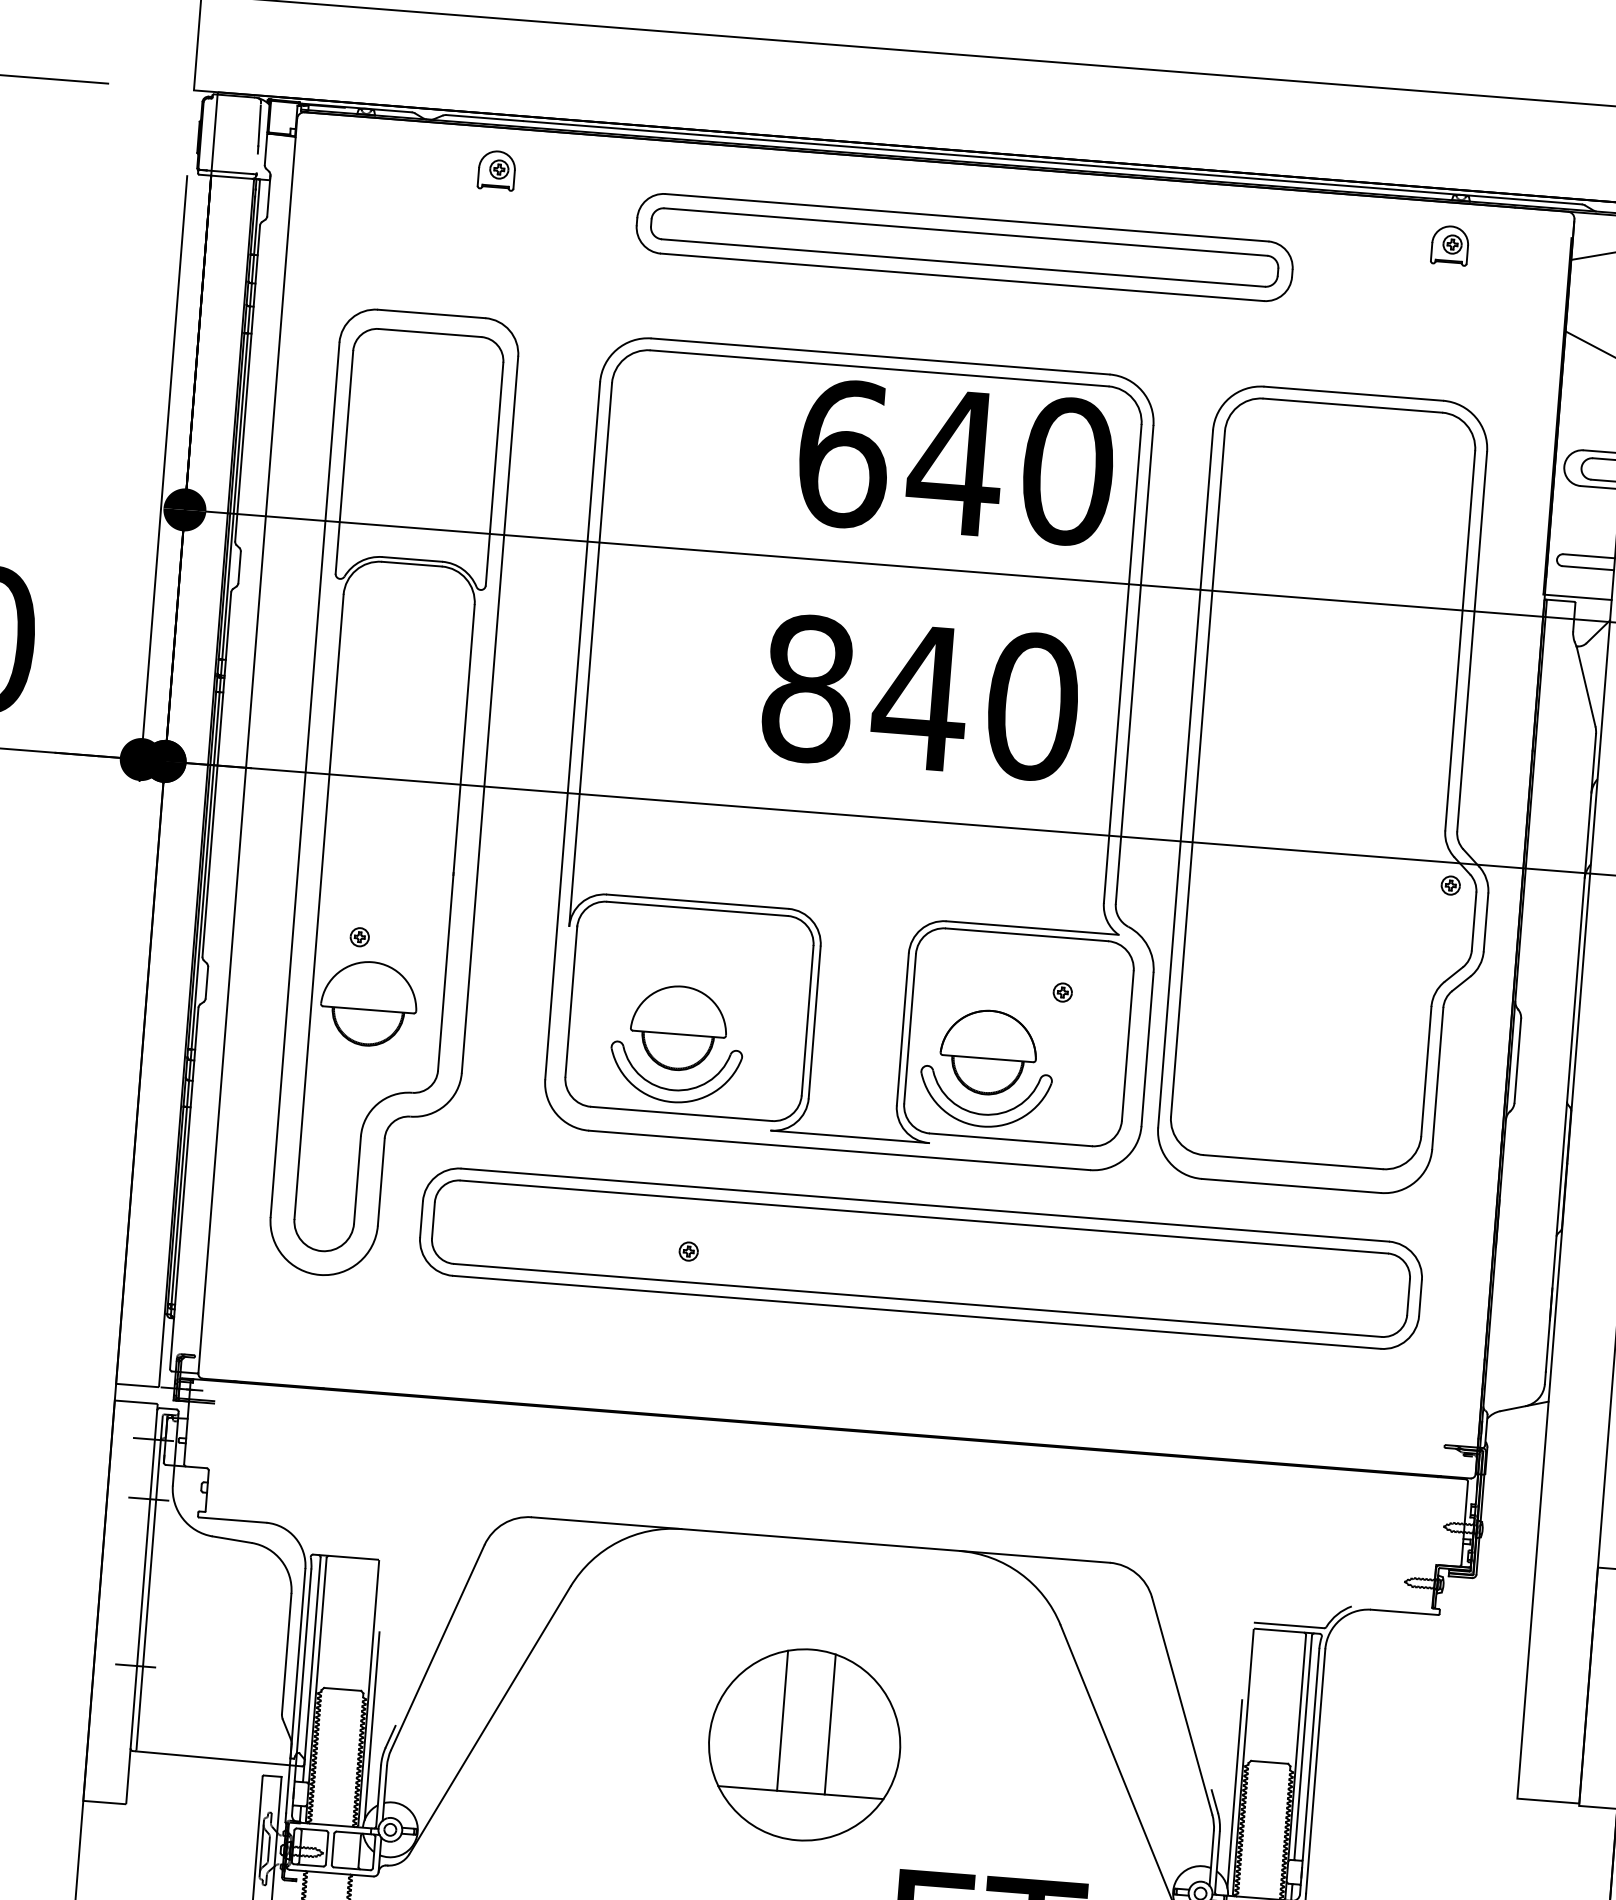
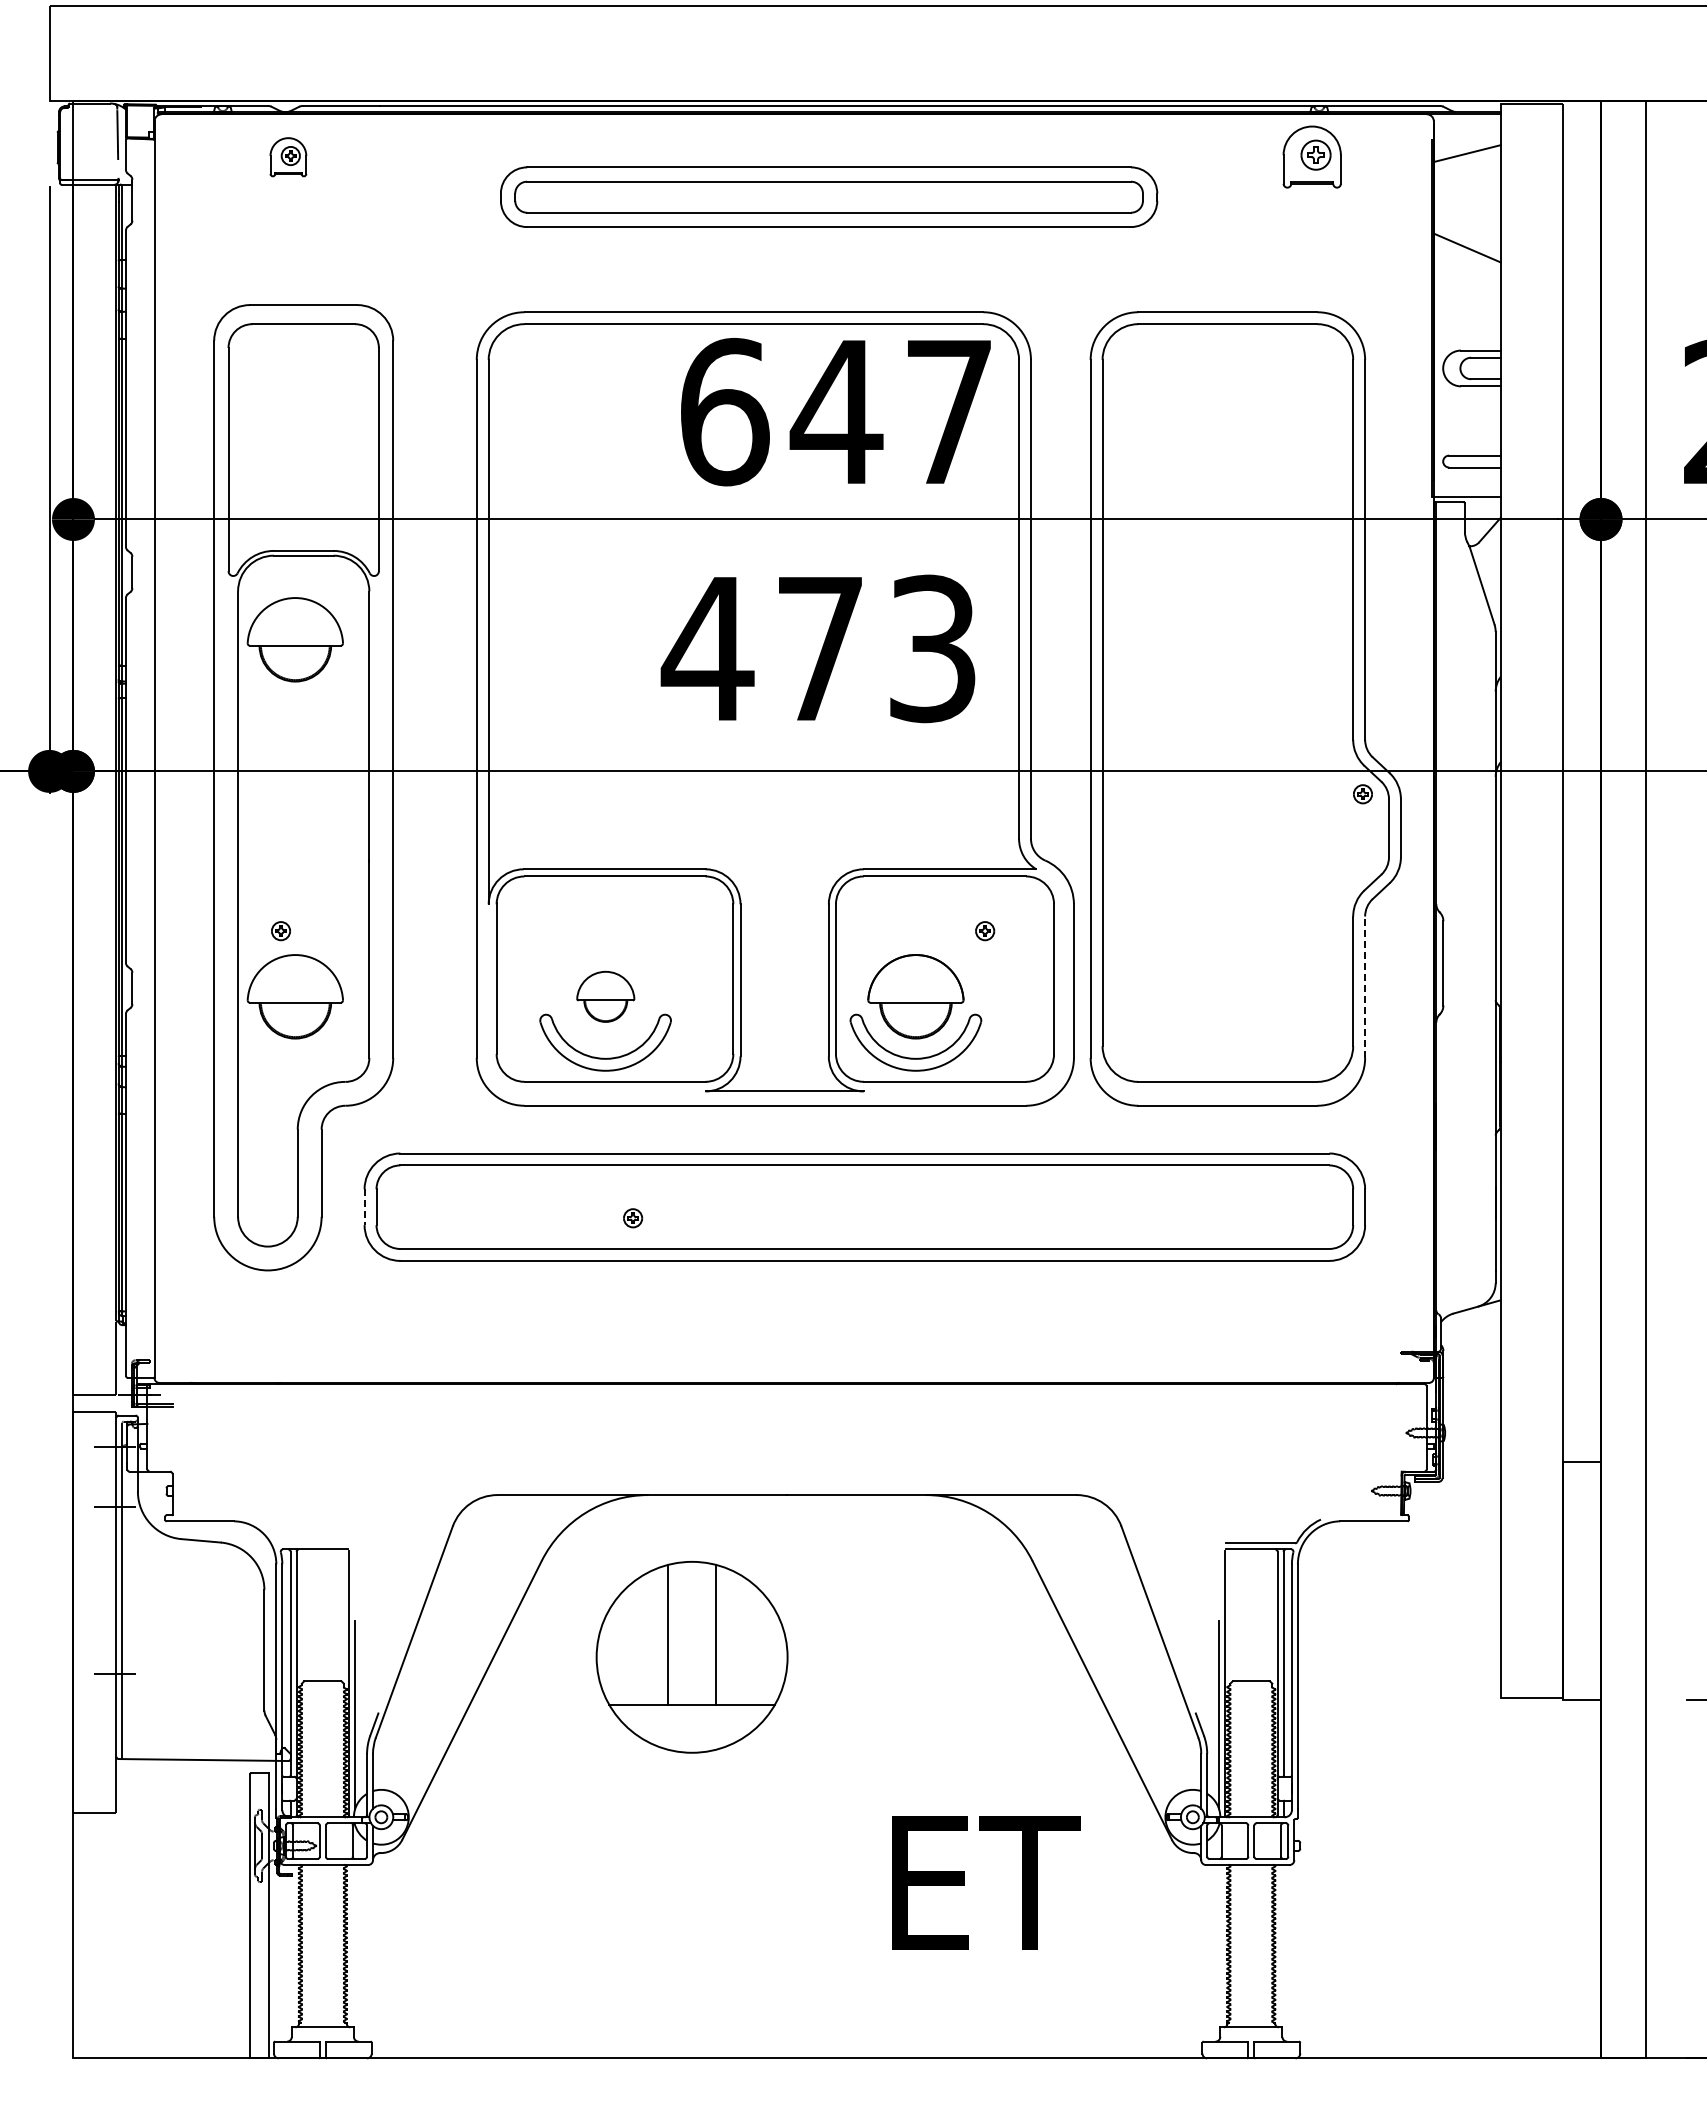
part: (496, 170) -> (288, 157), moved
part: (1449, 245) -> (1311, 157), size x1.6
text: (1068, 470) -> (949, 411), 640 -> 647
part: (396, 647) -> (294, 639), added
text: (918, 697) -> (818, 648), 840 -> 473
part: (678, 1027) -> (605, 996), size x0.6
line: (1438, 1078) -> (1365, 987), solid -> dashed
line: (421, 1219) -> (364, 1207), solid -> dashed
part: (804, 1745) -> (691, 1657), moved

